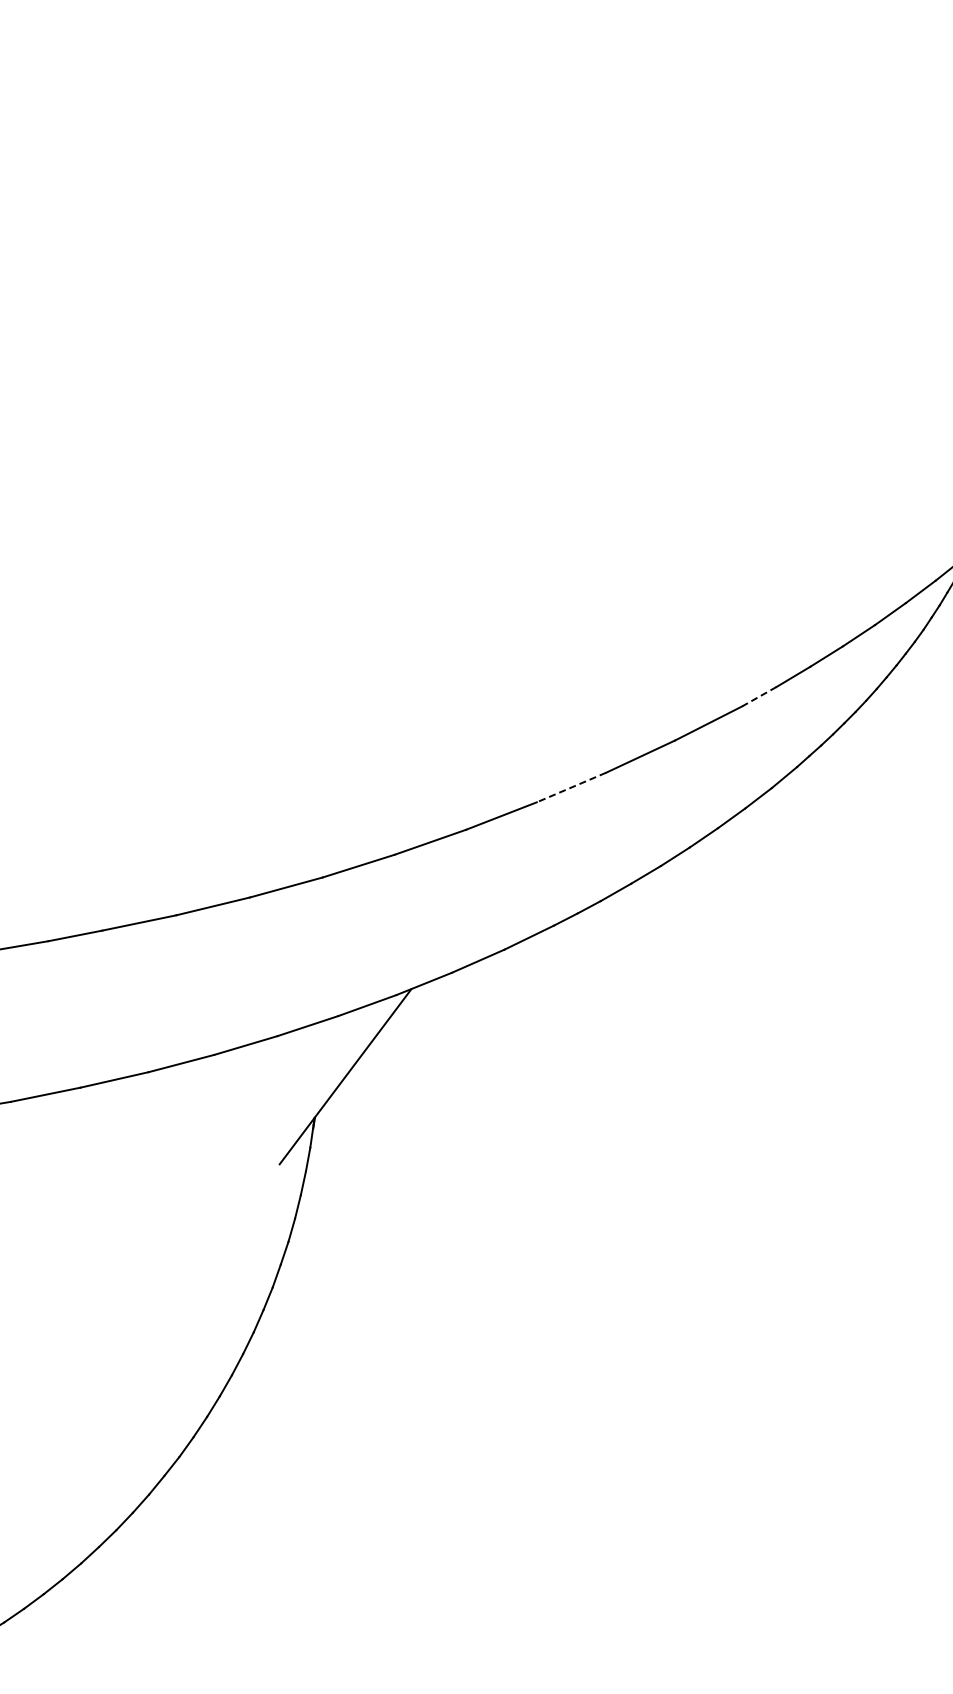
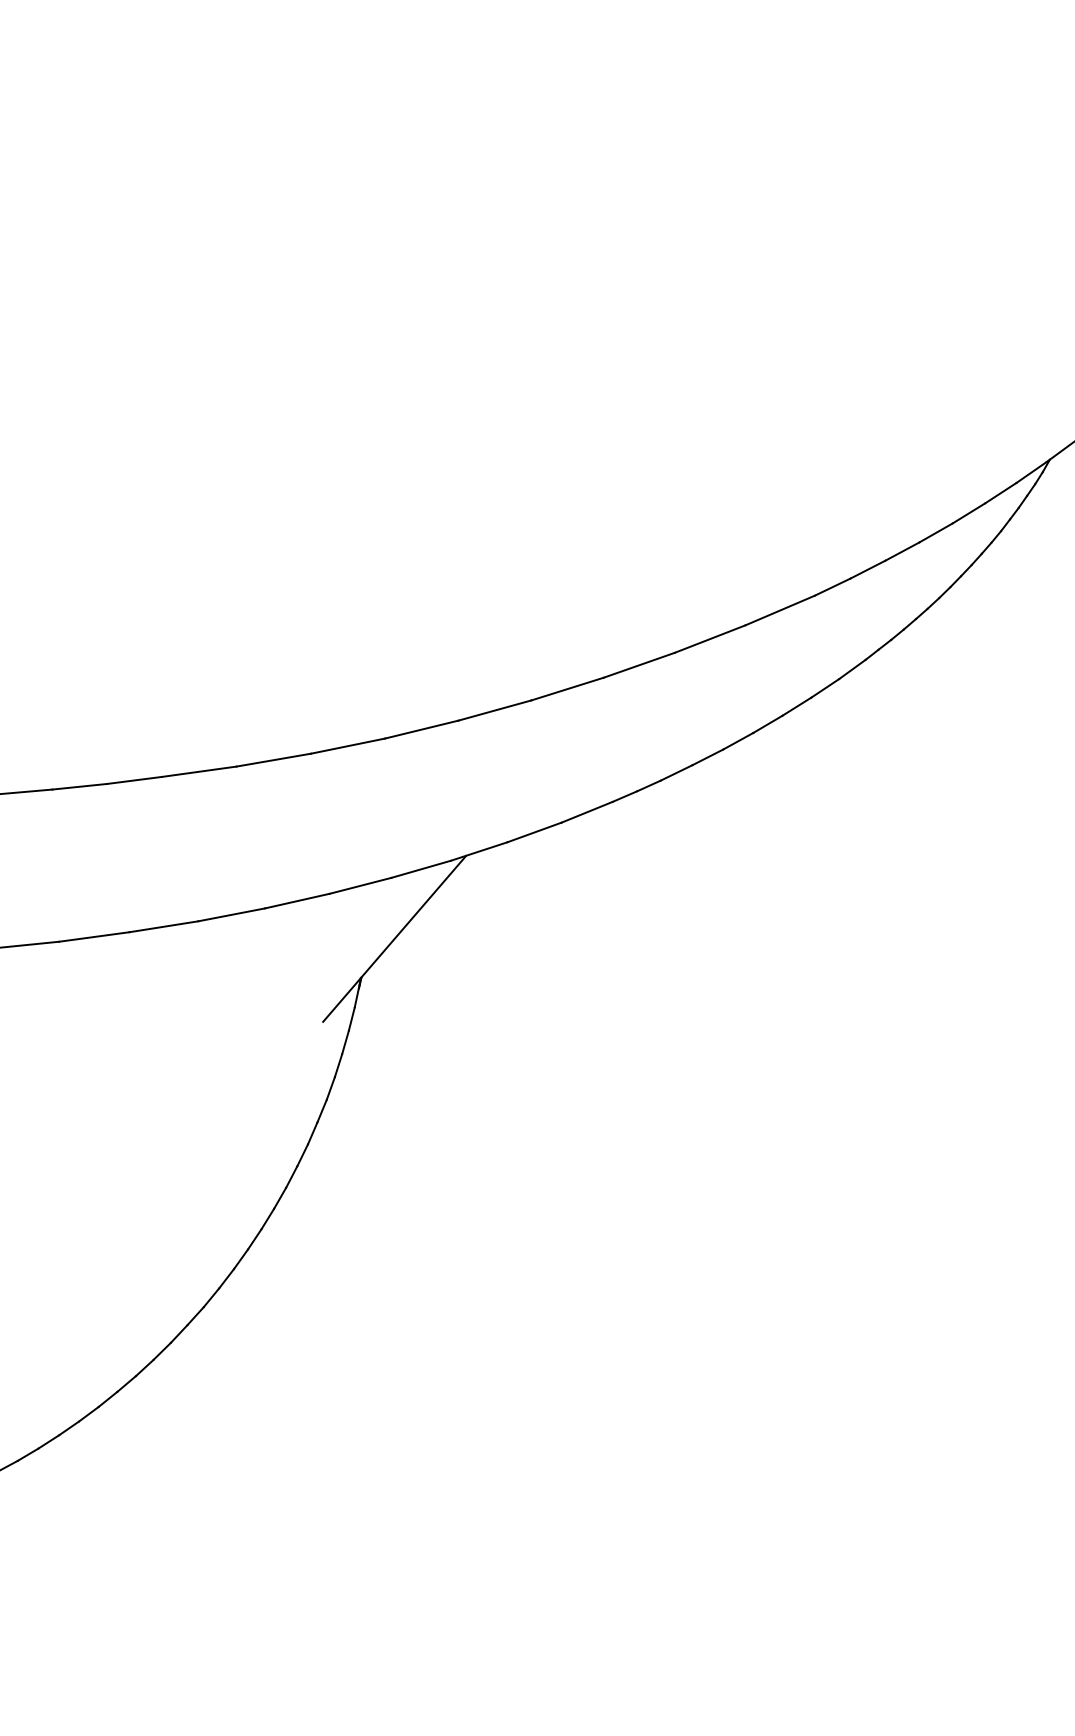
line: (759, 697) -> (832, 587), dashed -> solid
line: (571, 787) -> (639, 665), dashed -> solid

